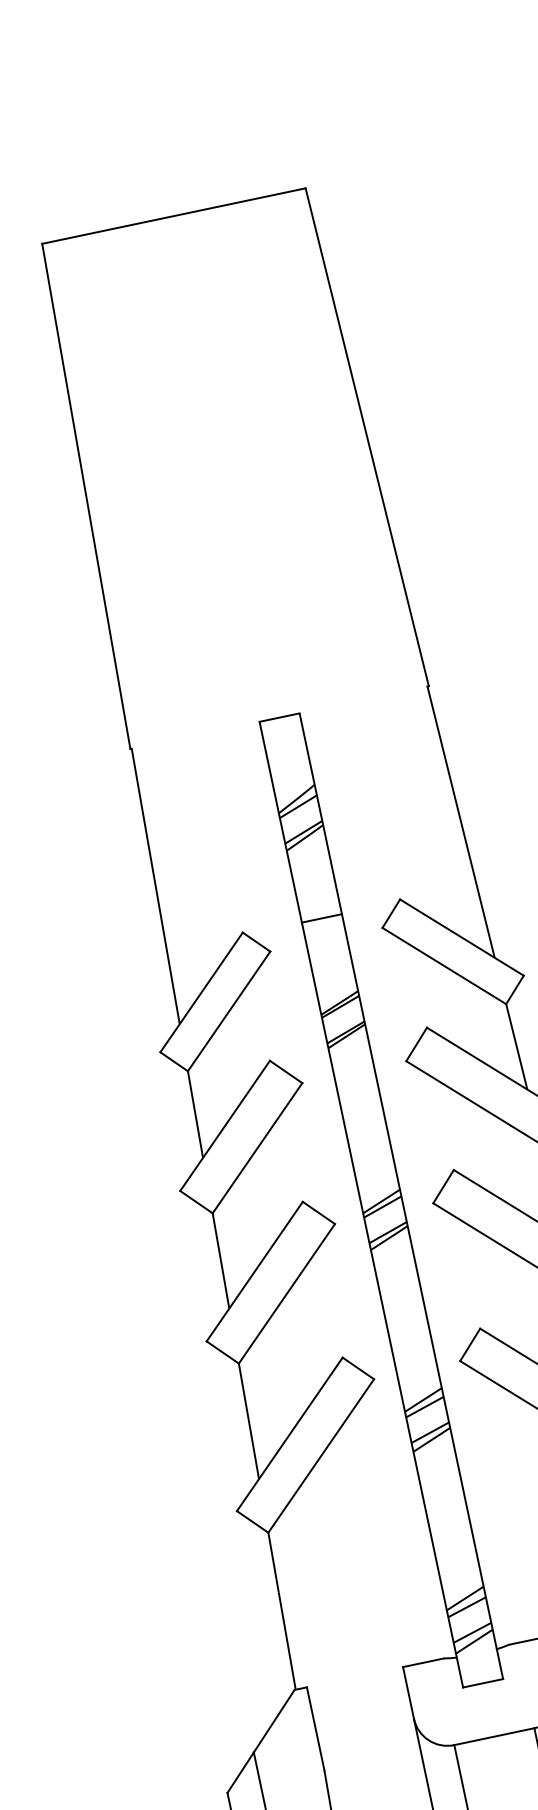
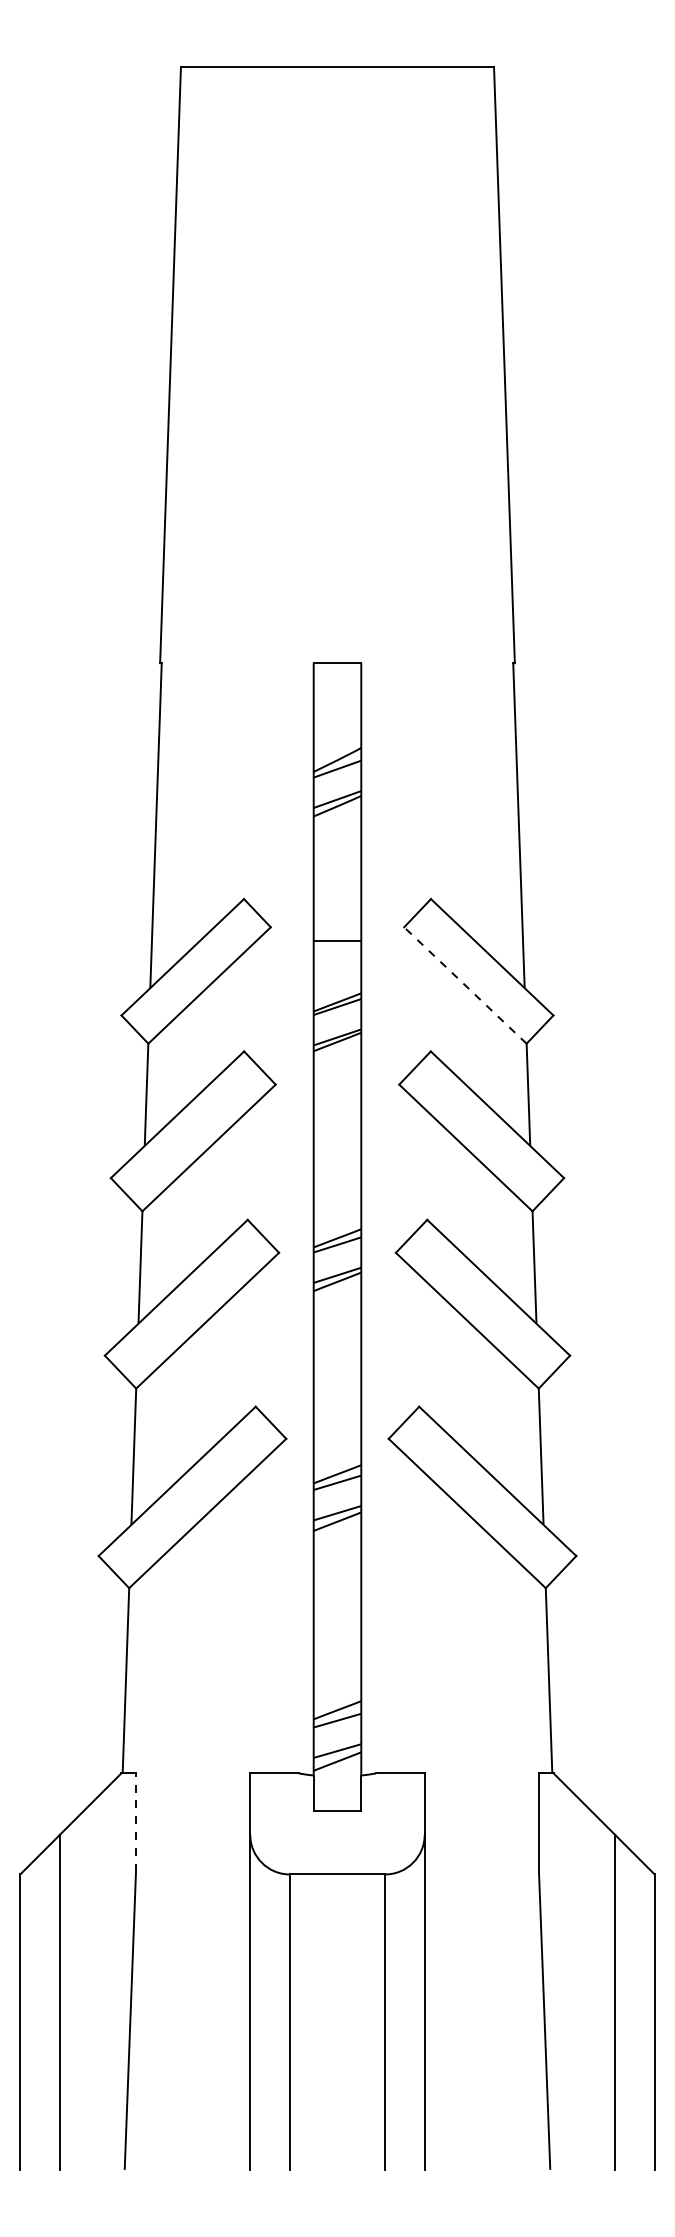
line: (321, 918) -> (337, 940), moved
line: (444, 966) -> (465, 985), solid -> dashed
line: (316, 1728) -> (136, 1822), solid -> dashed

